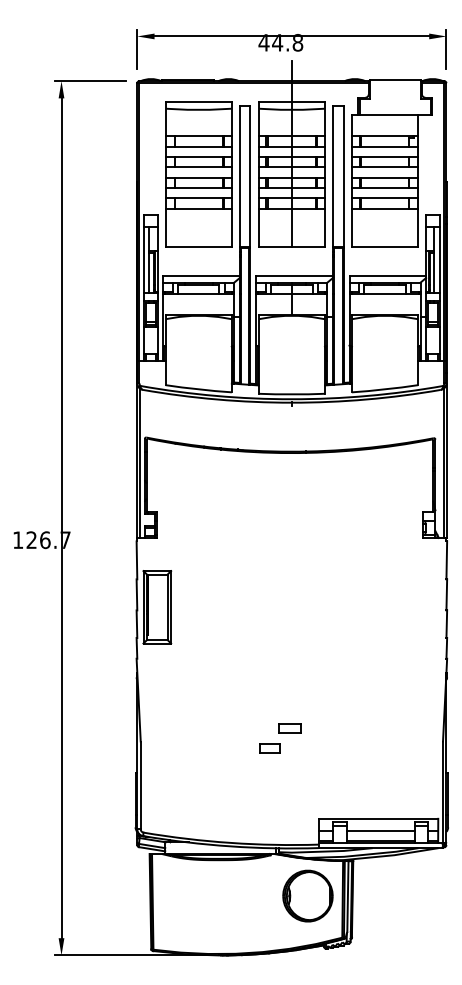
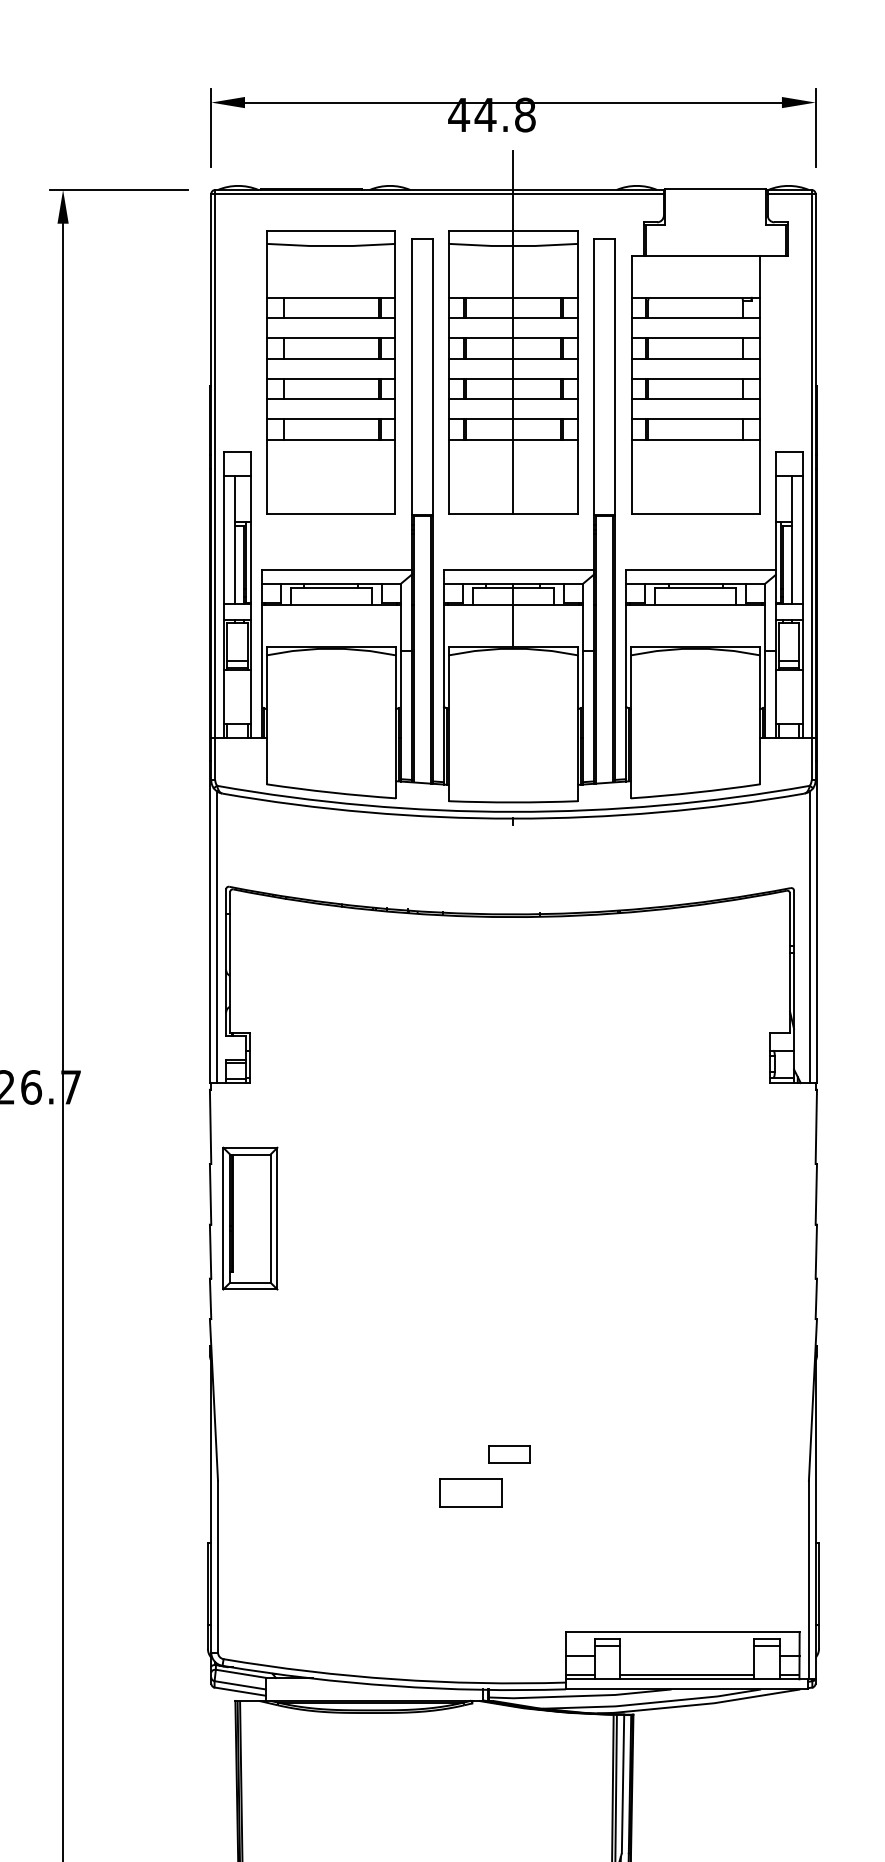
part: (269, 748) -> (469, 1494), size x1.6
line: (380, 831) -> (686, 1656), removed
part: (307, 895) -> (544, 1782), removed

